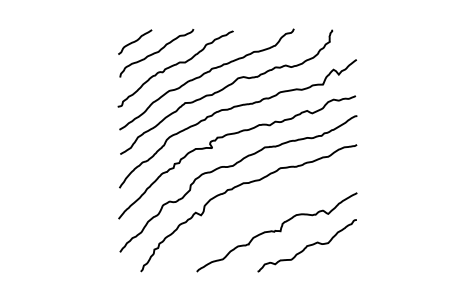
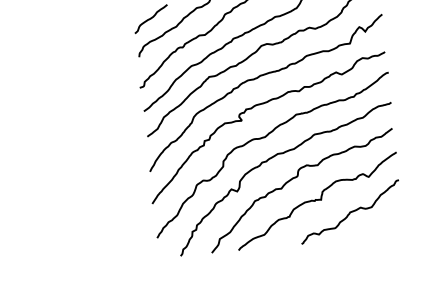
curve: (258, 208) -> (295, 178), added

